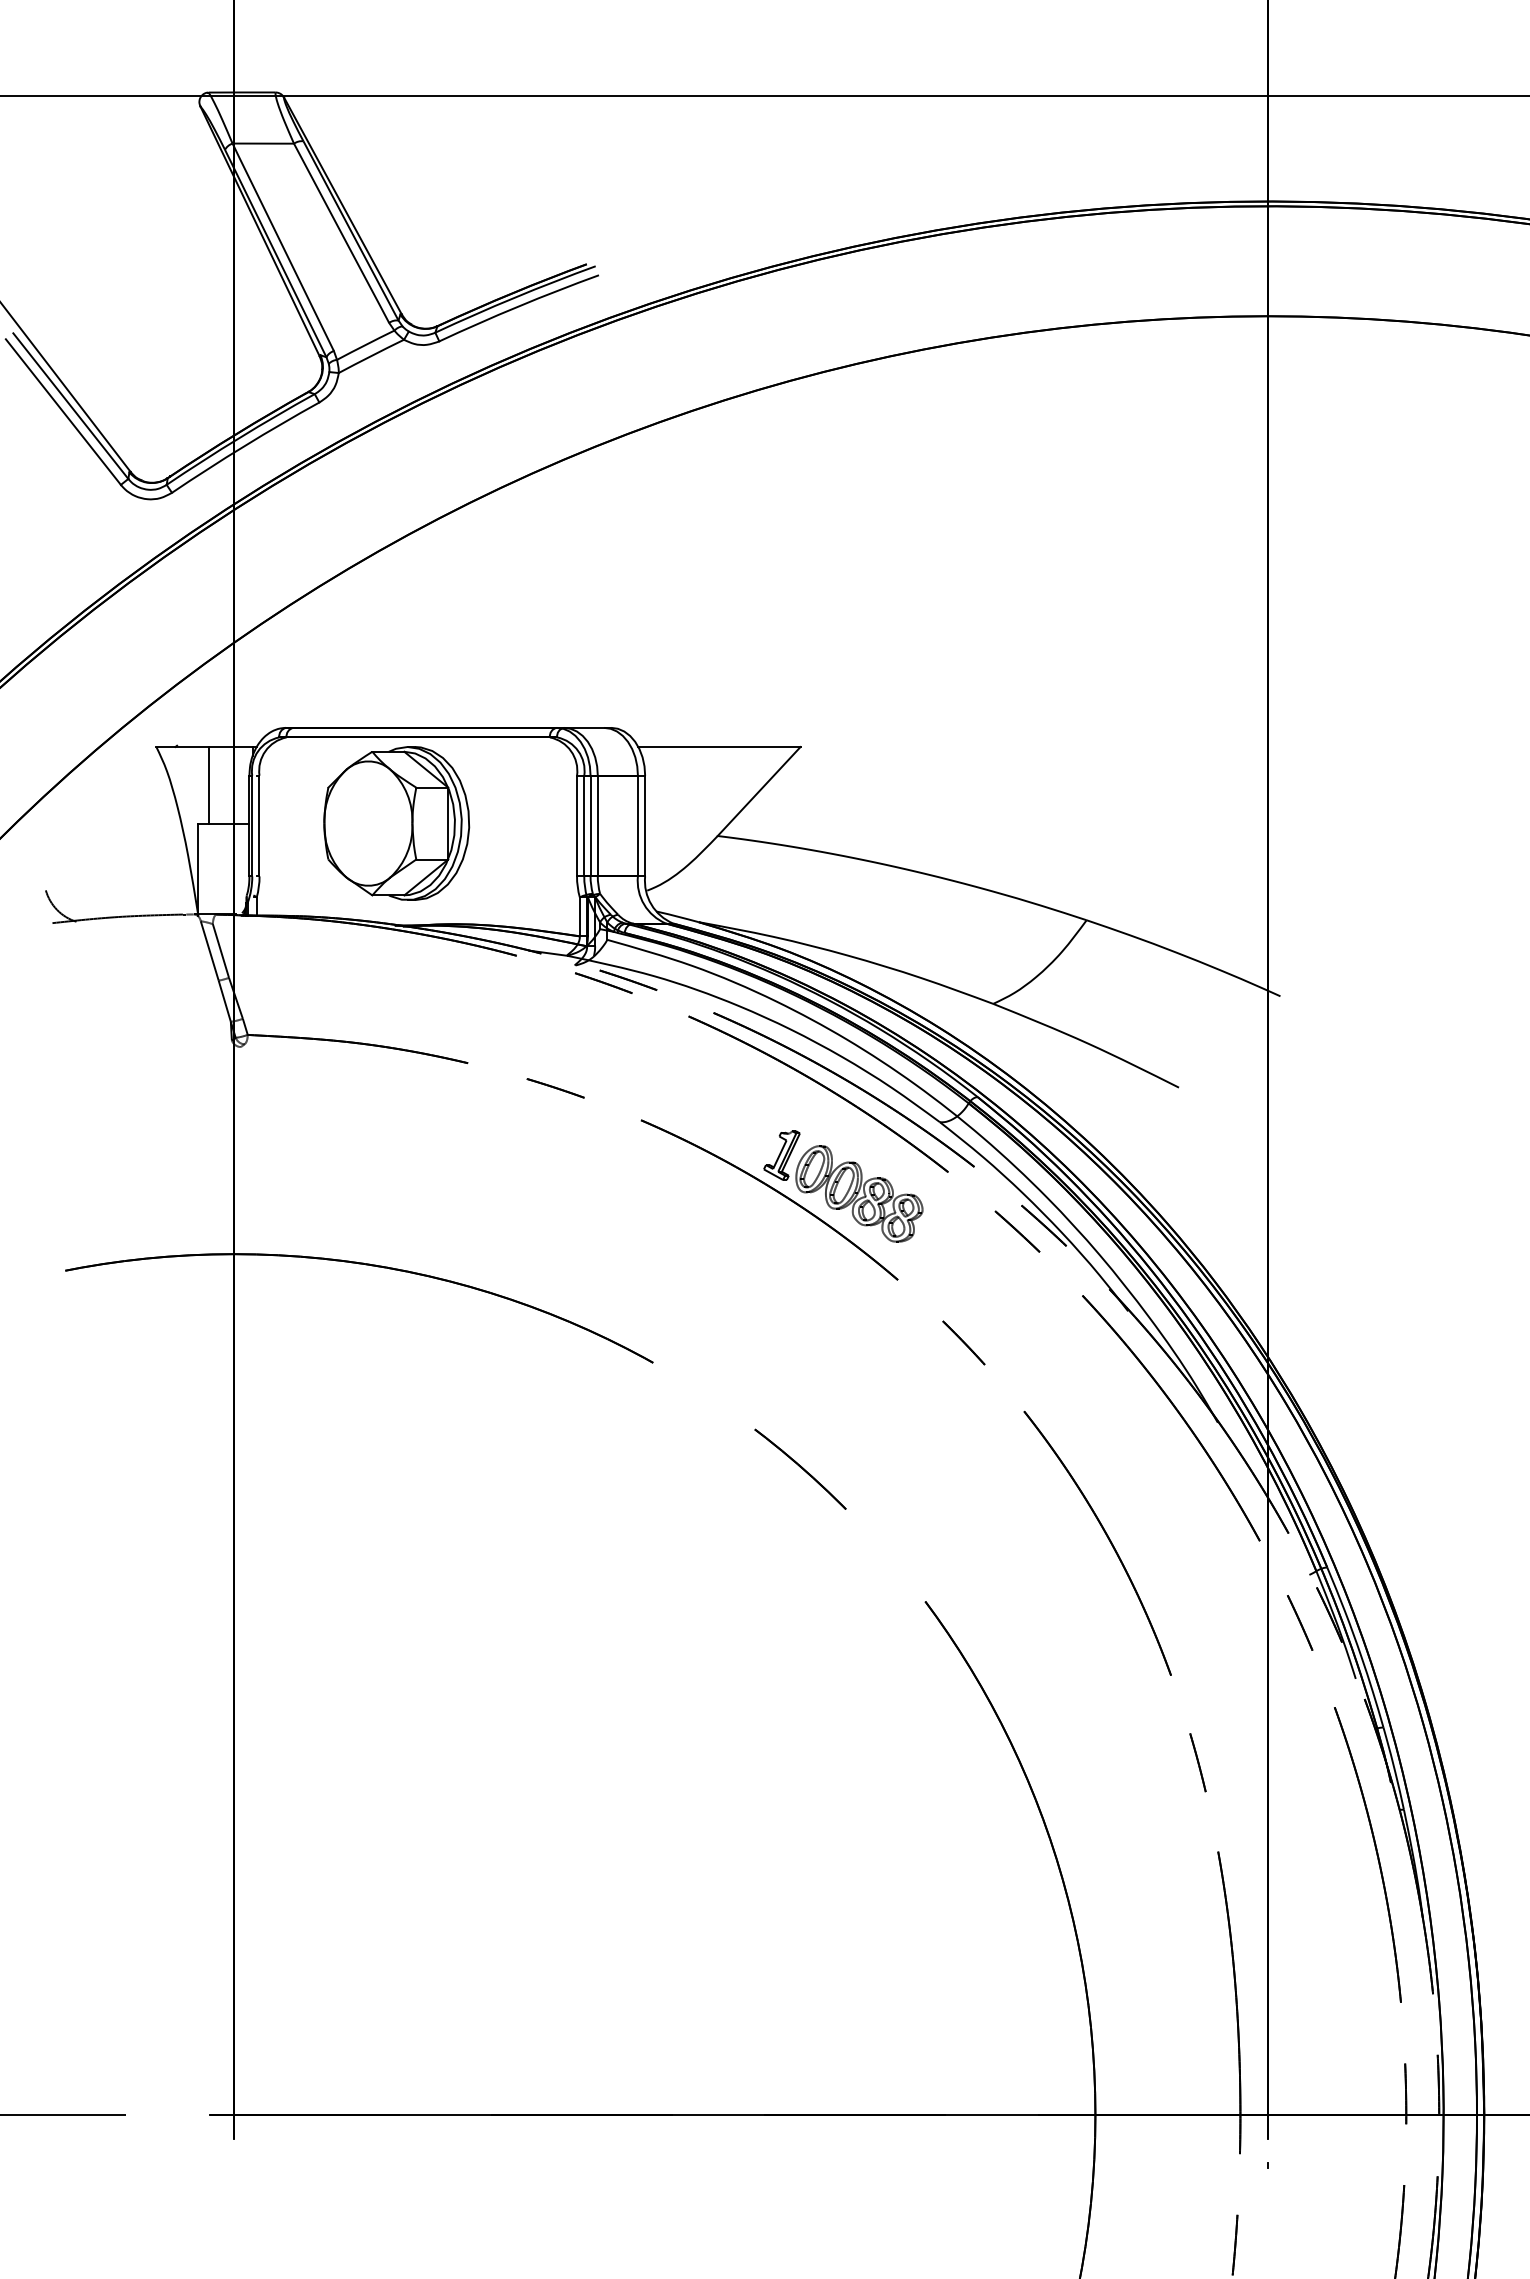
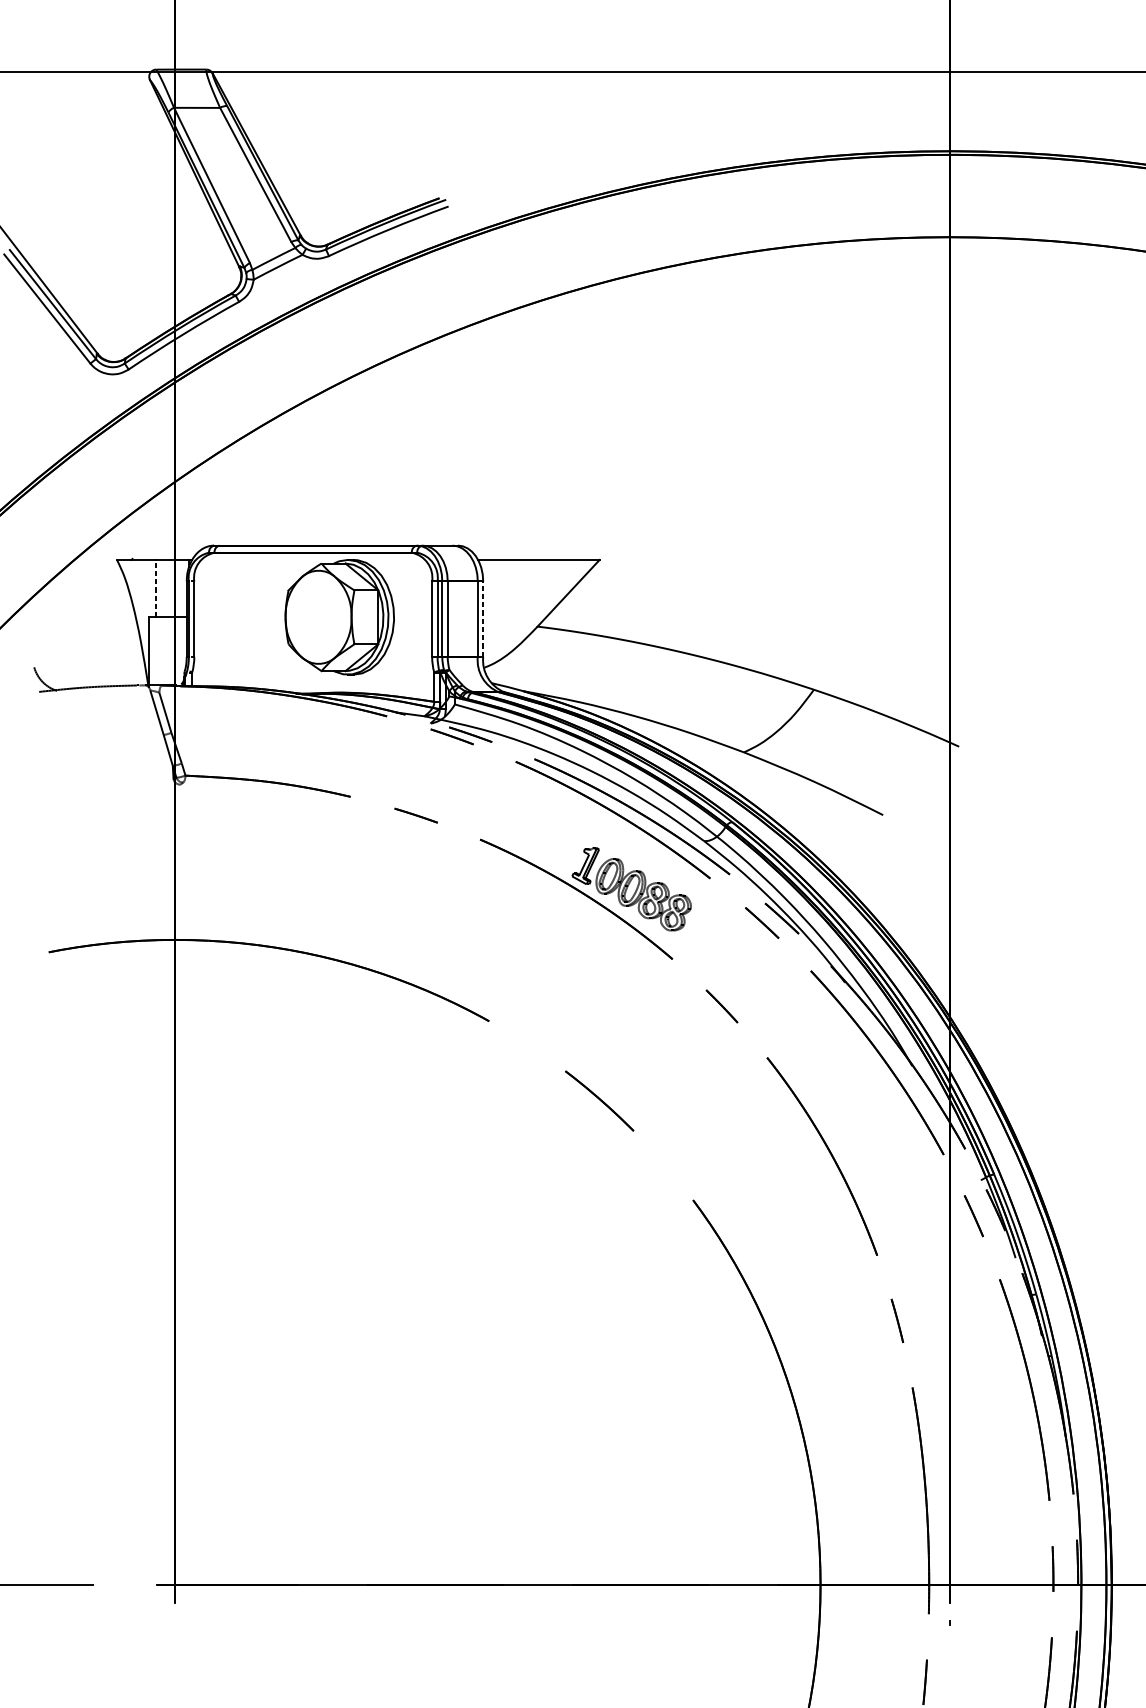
line: (208, 784) -> (156, 588), solid -> dashed
part: (396, 823) -> (339, 617), moved
line: (645, 825) -> (483, 618), solid -> dashed

